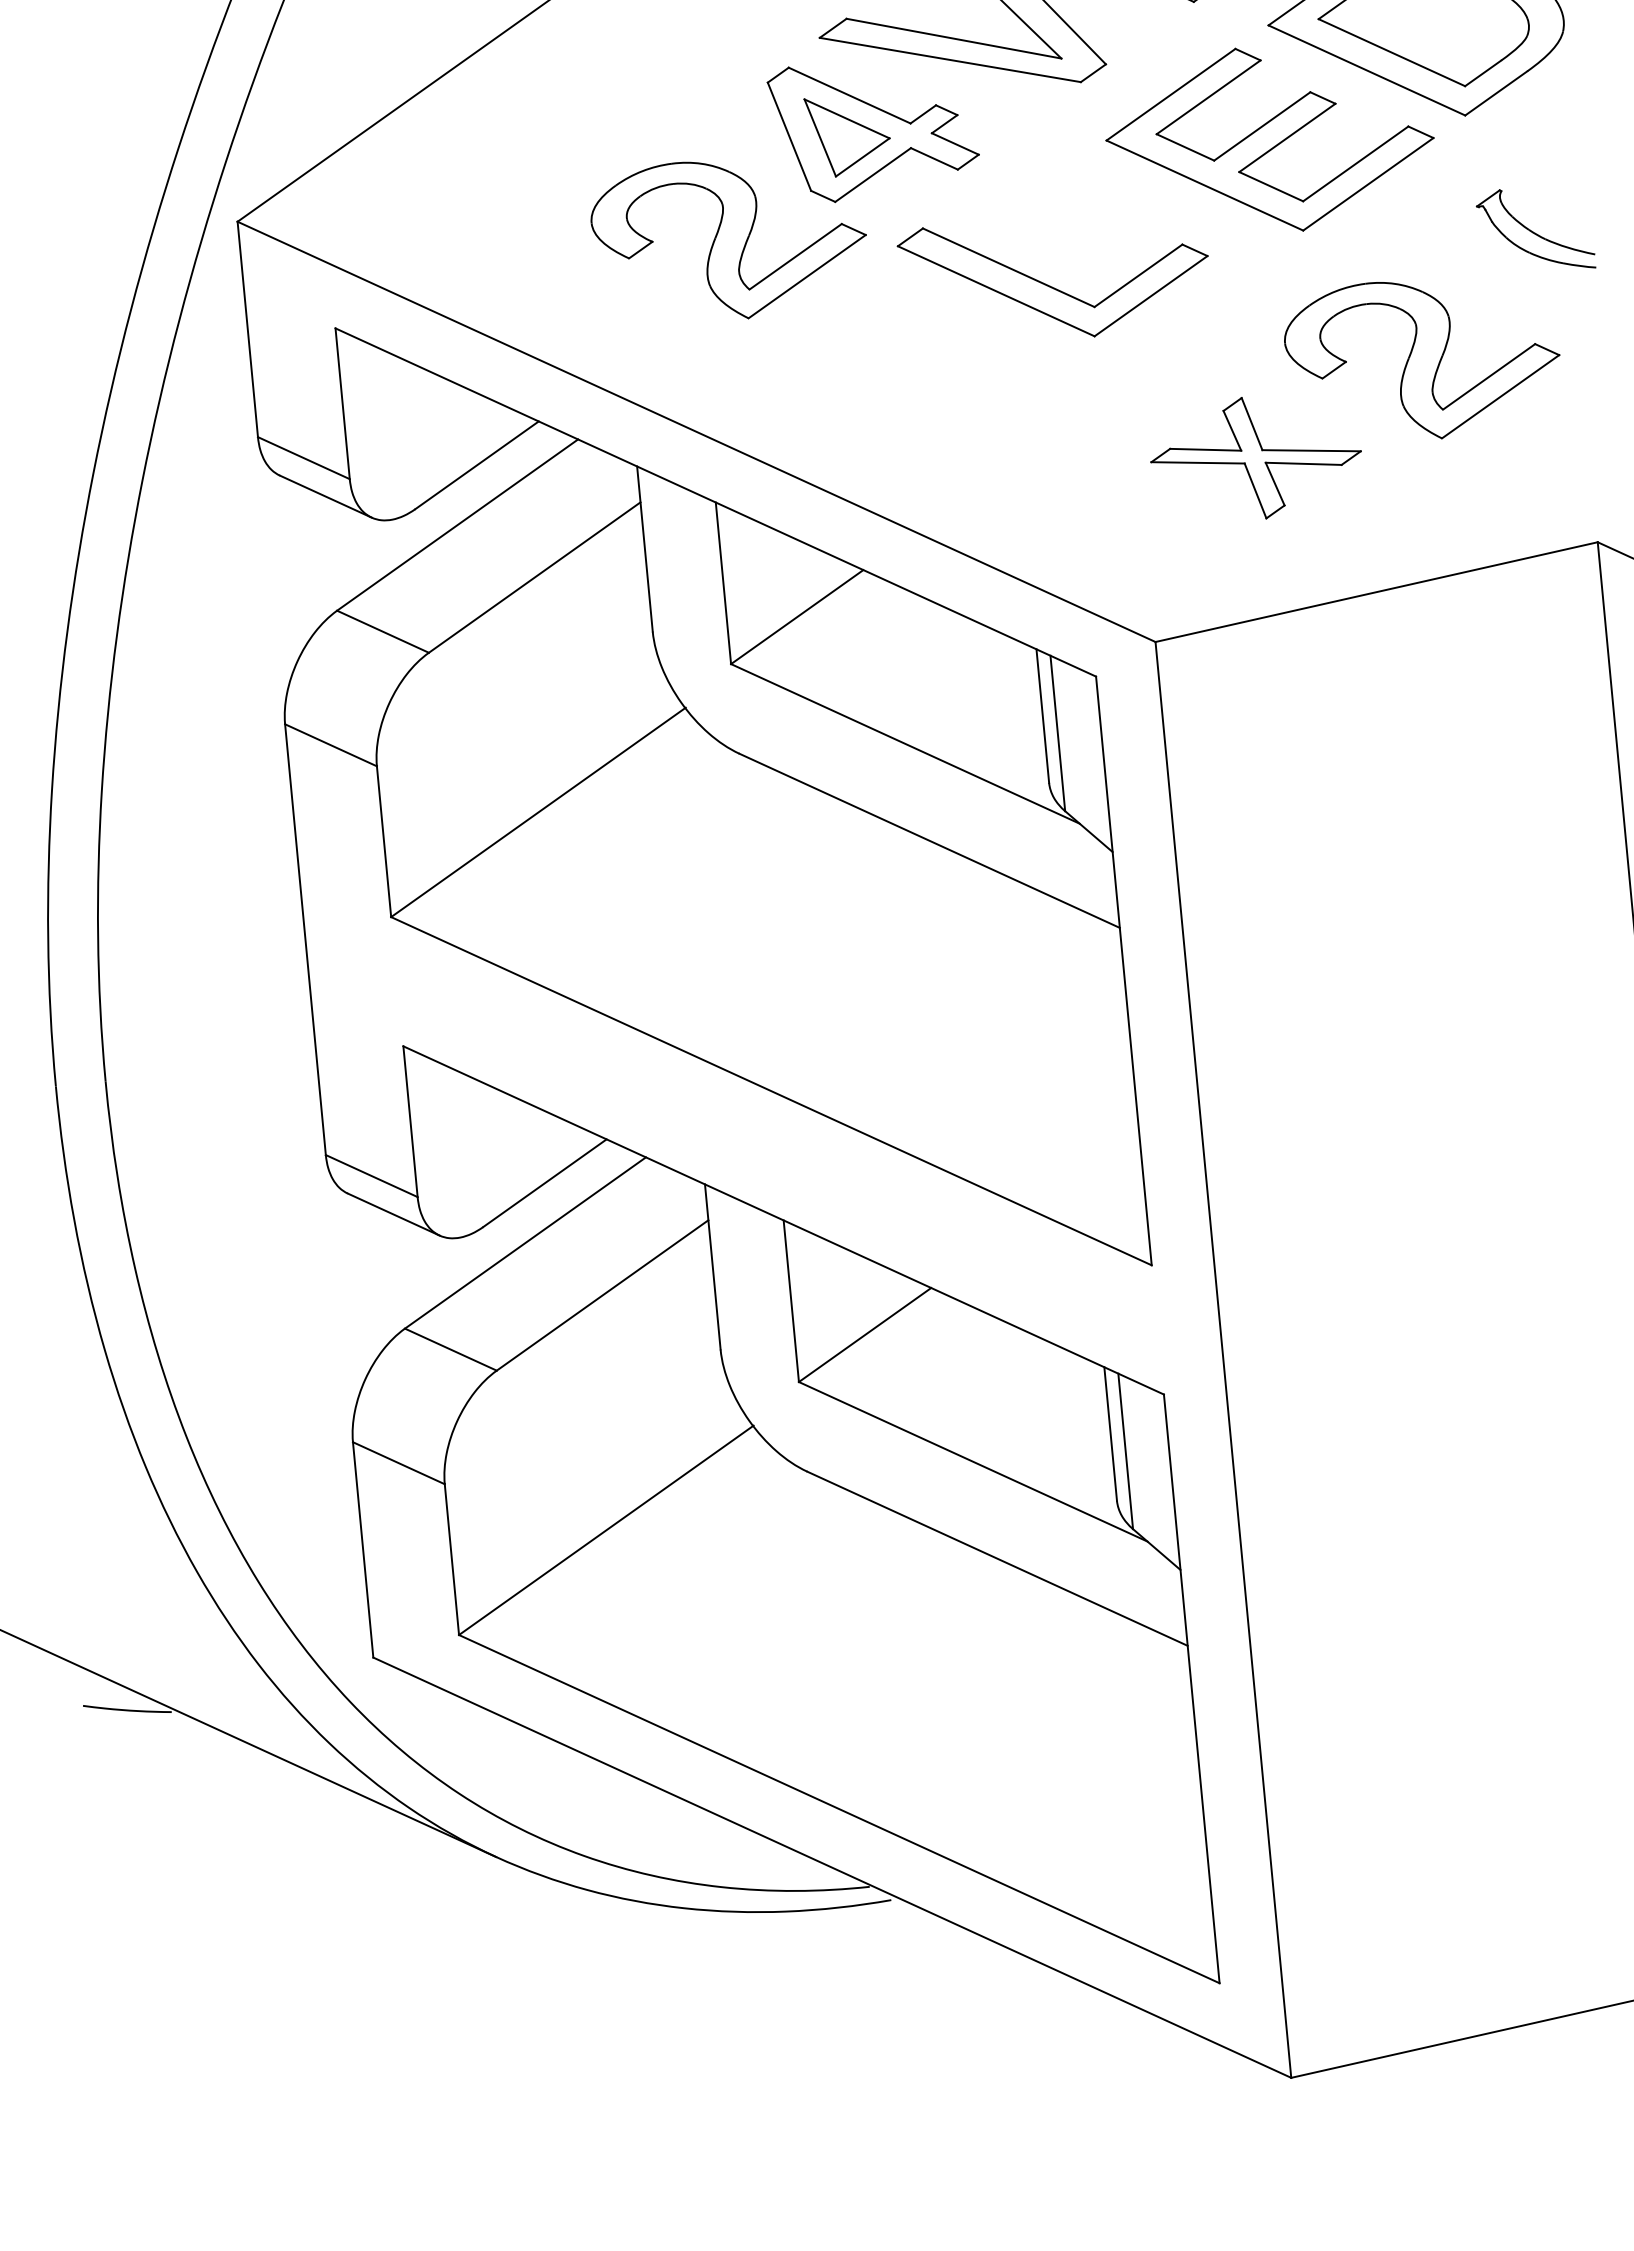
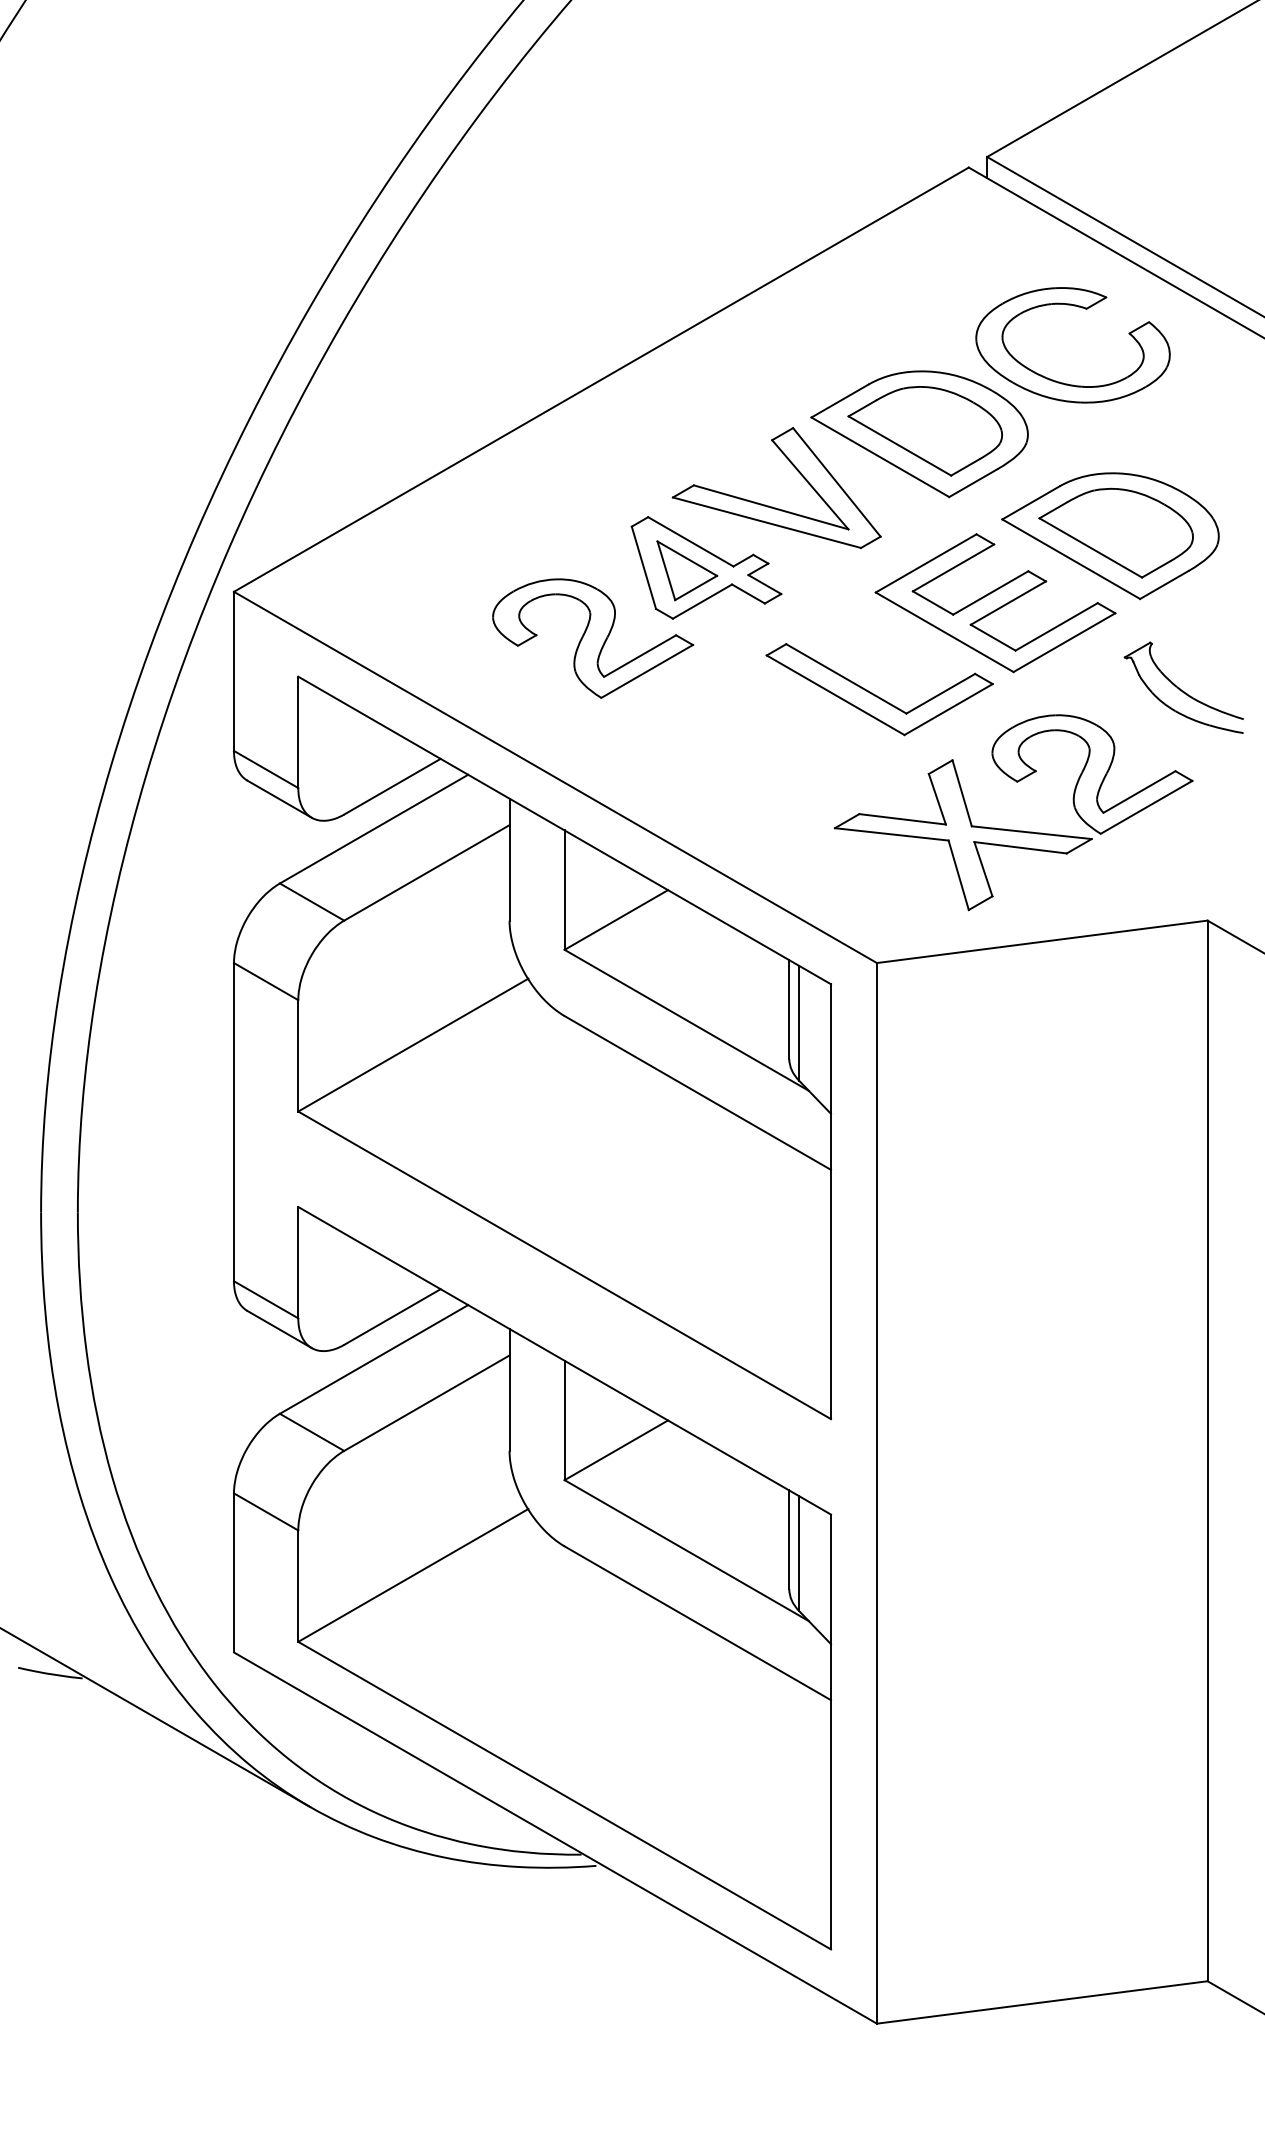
part: (1535, 229) -> (1183, 687), size x1.43
part: (1053, 286) -> (877, 695), moved
part: (1256, 458) -> (963, 835), size x1.67

